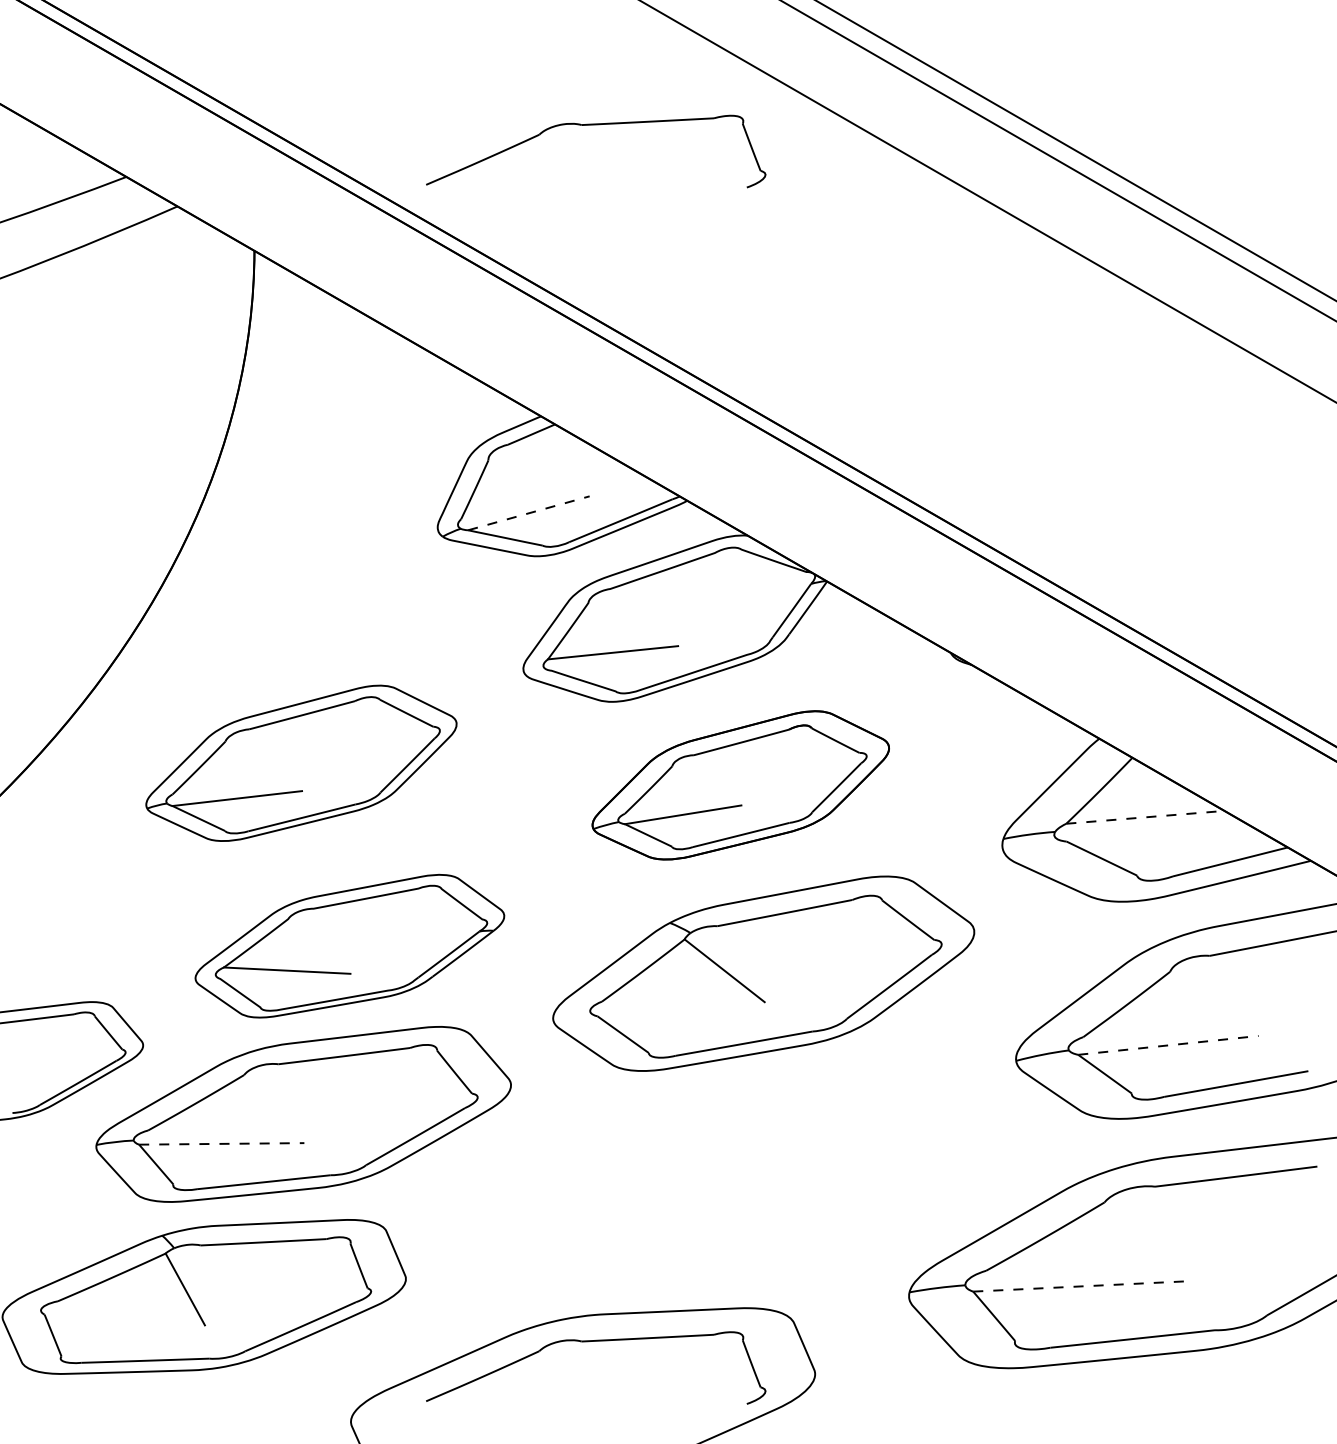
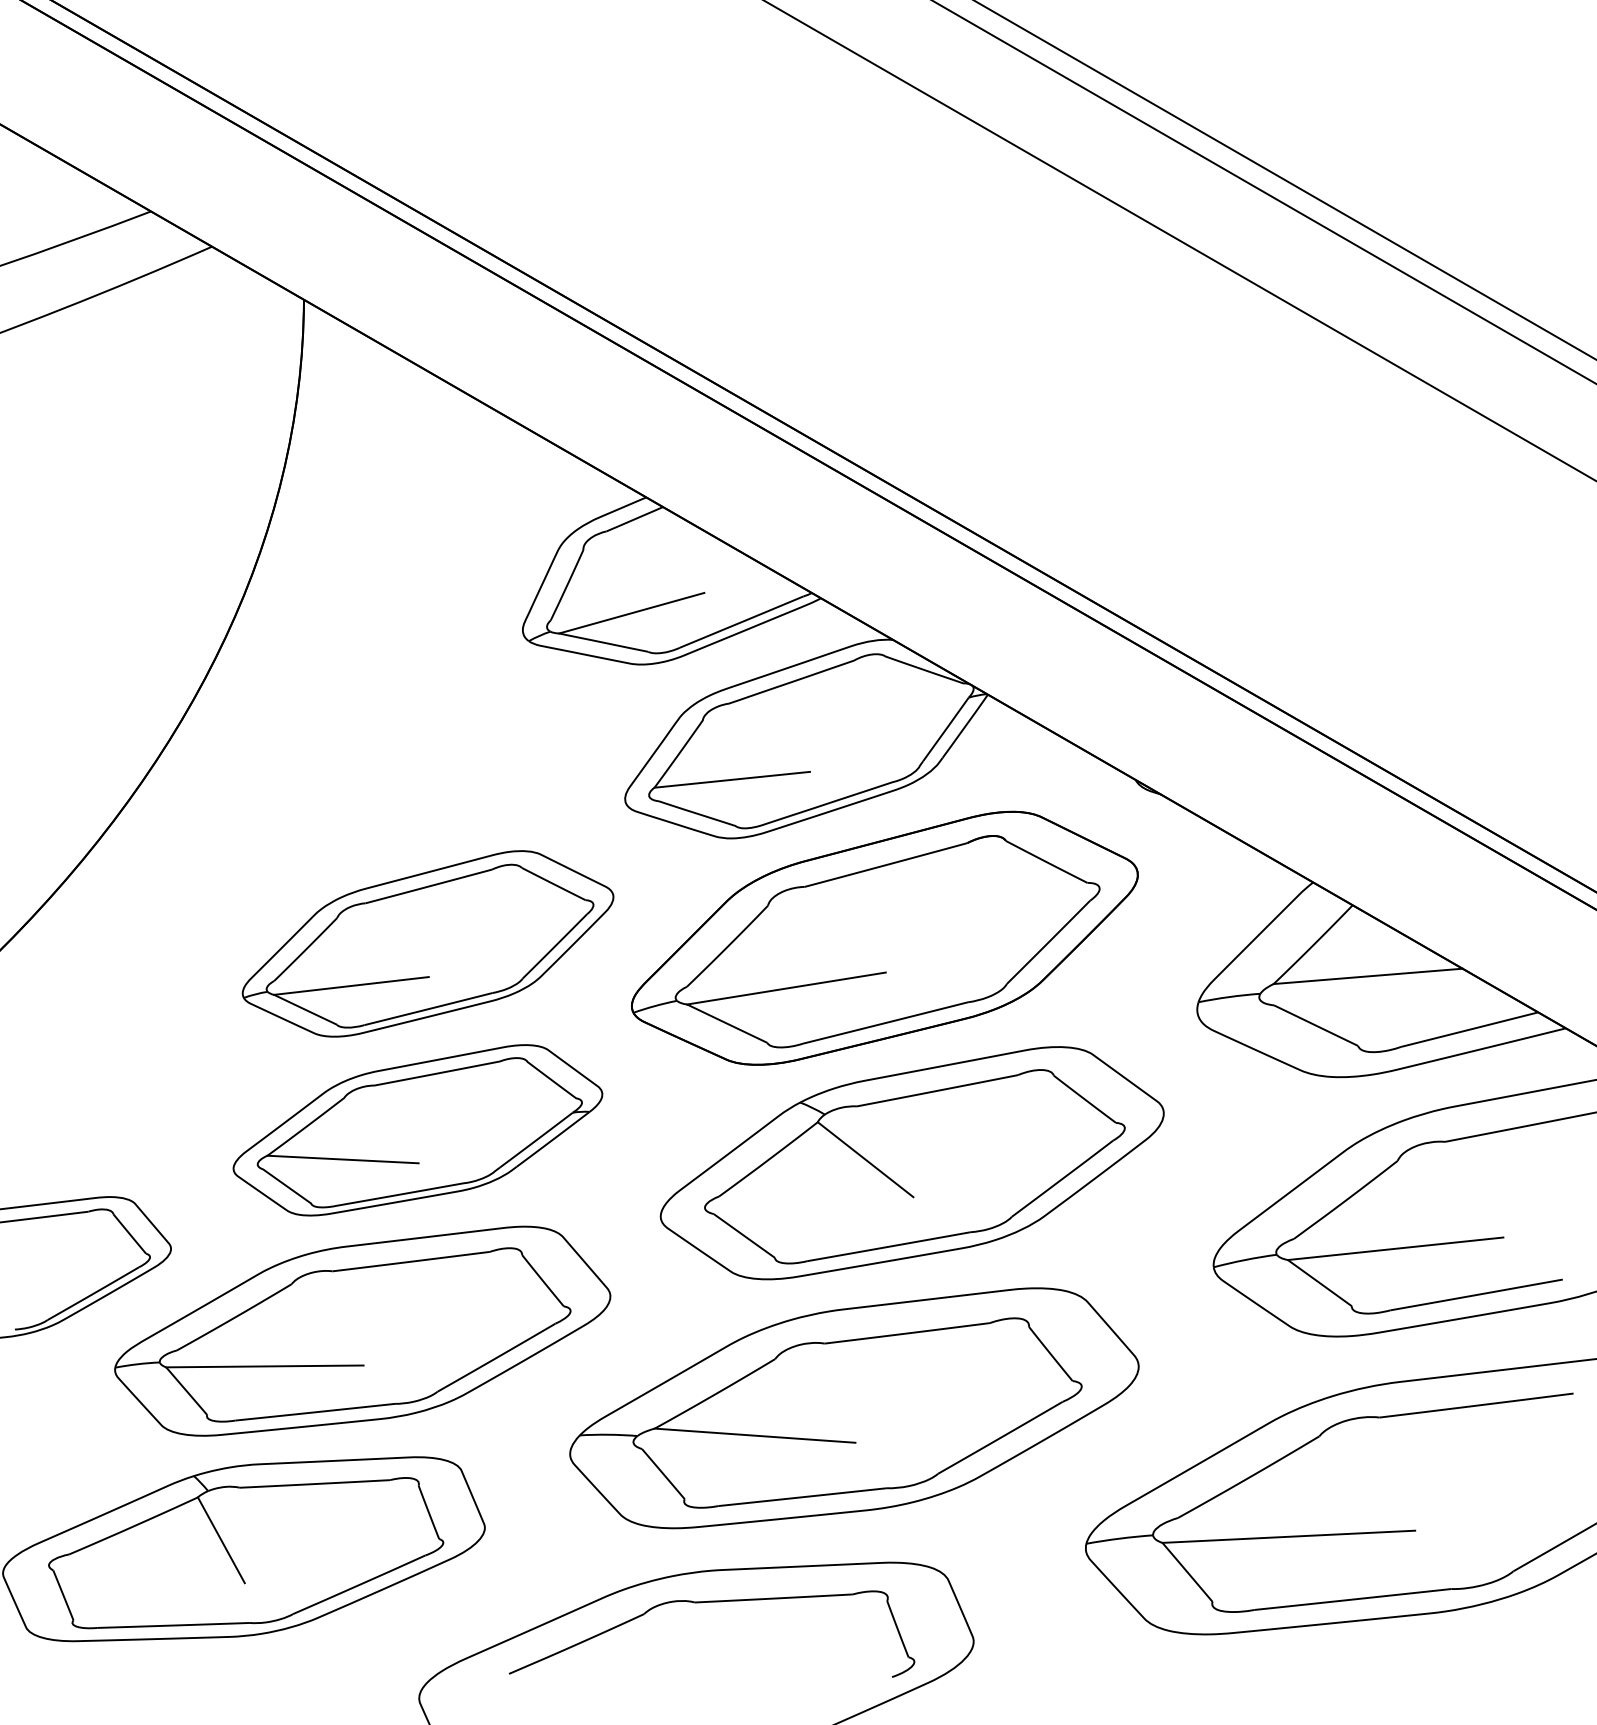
part: (595, 125) -> (711, 149), removed
line: (529, 513) -> (632, 613), dashed -> solid
part: (300, 763) -> (427, 943), moved
part: (740, 784) -> (884, 937), size x1.43
line: (1145, 817) -> (1368, 976), dashed -> solid
line: (1169, 1045) -> (1396, 1248), dashed -> solid
line: (221, 1143) -> (264, 1366), dashed -> solid
part: (715, 1179) -> (854, 1408), added
line: (1079, 1286) -> (1289, 1536), dashed -> solid

